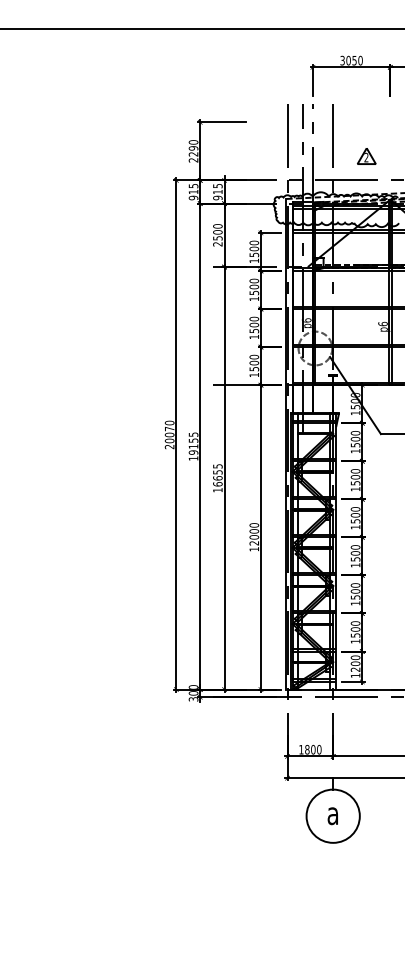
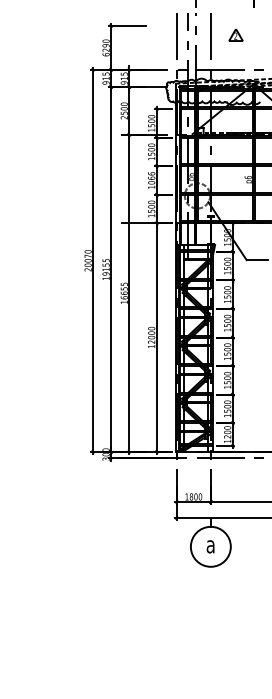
part: (366, 156) -> (235, 35), moved
text: (193, 160) -> (106, 54), 2290 -> 6290
text: (254, 324) -> (151, 177), 1500 -> 1066

